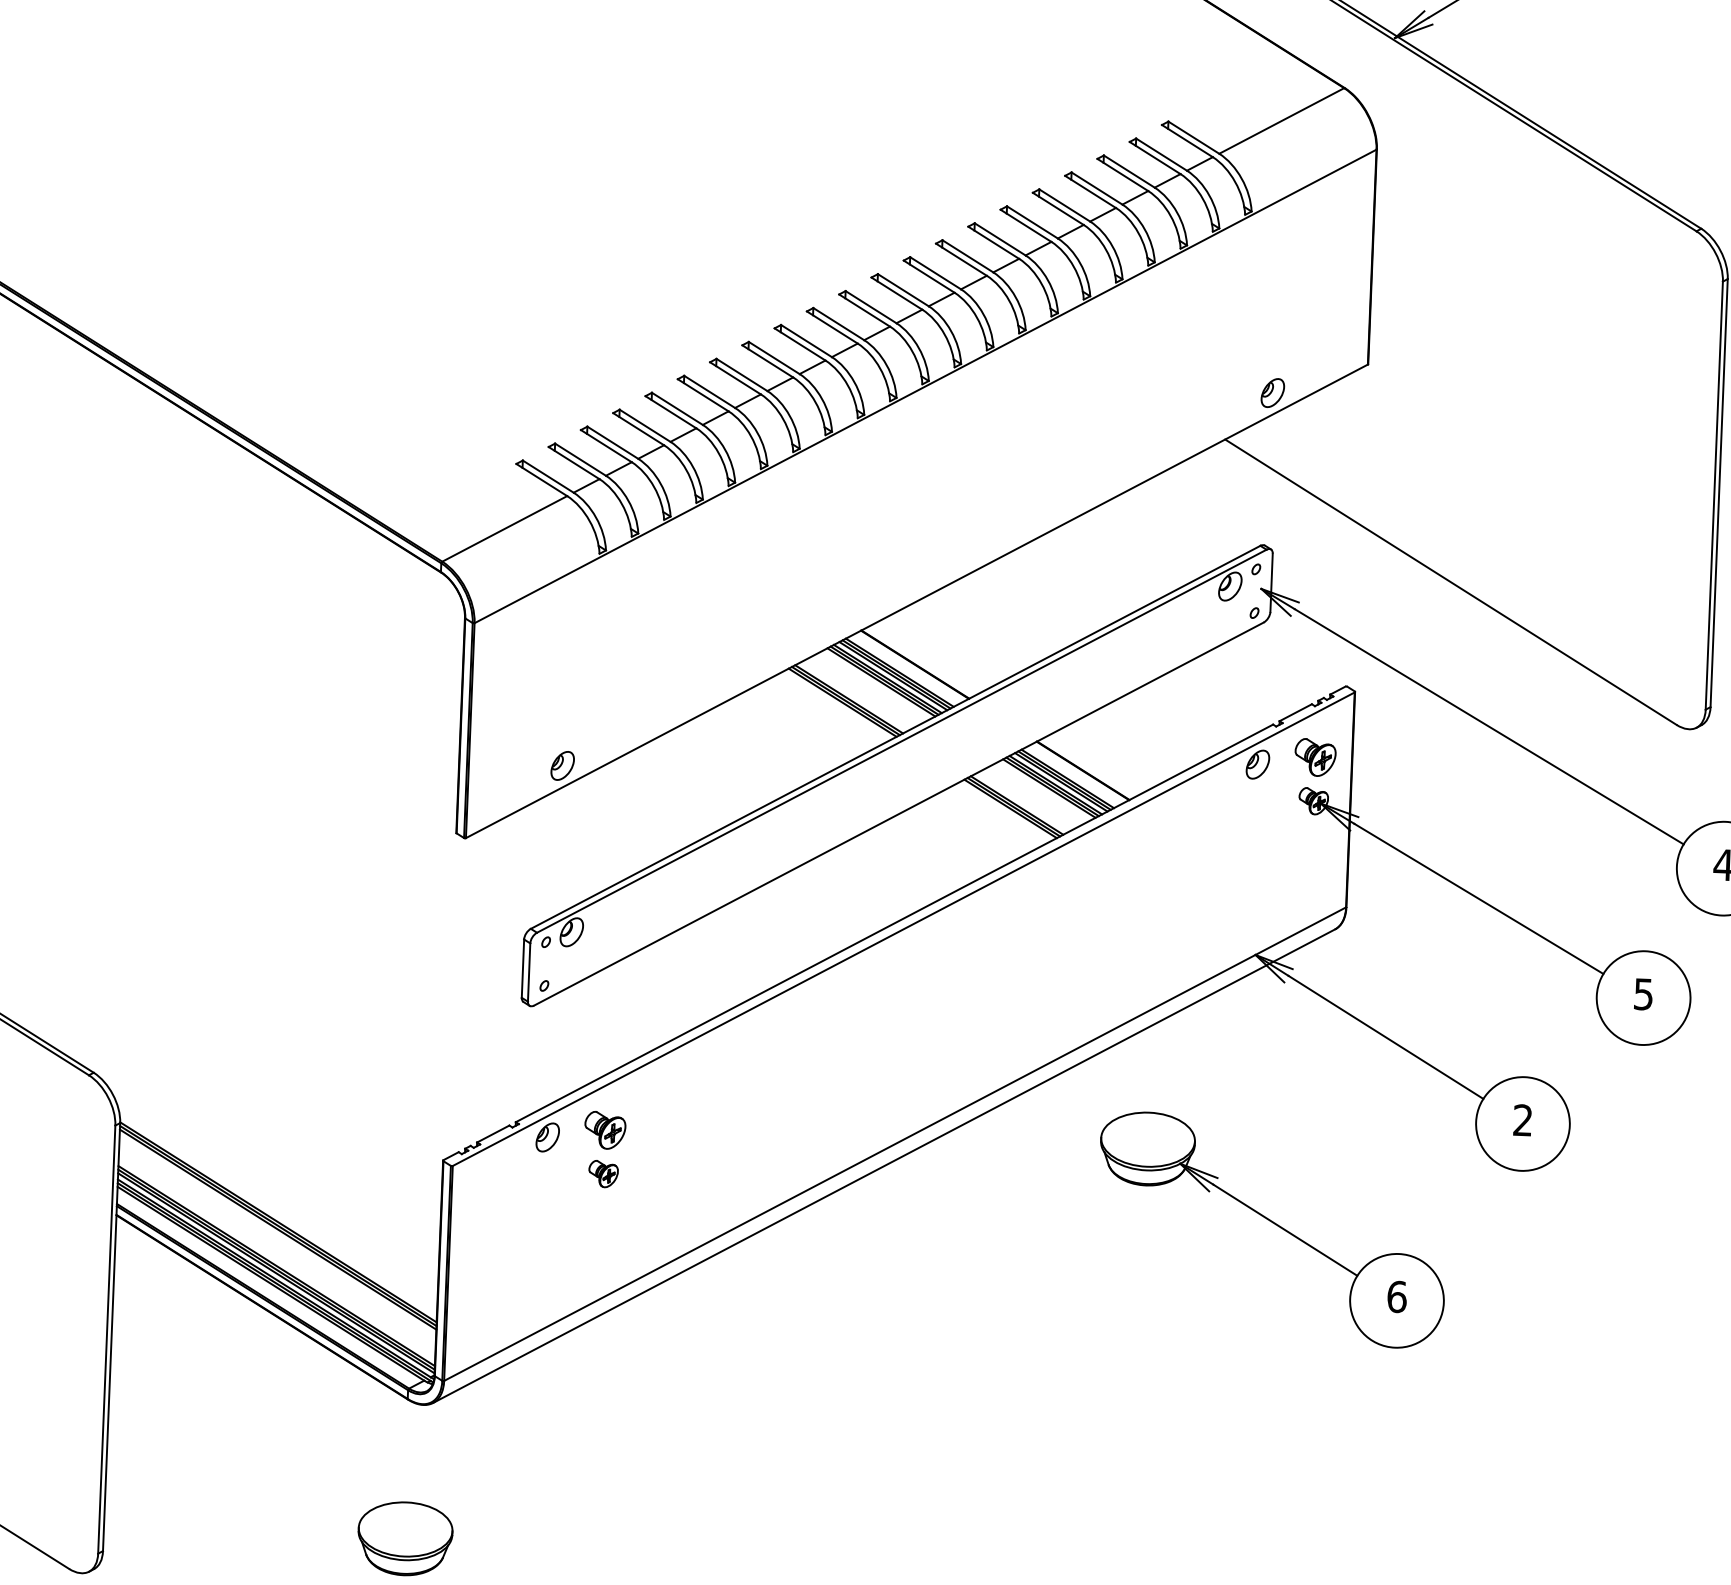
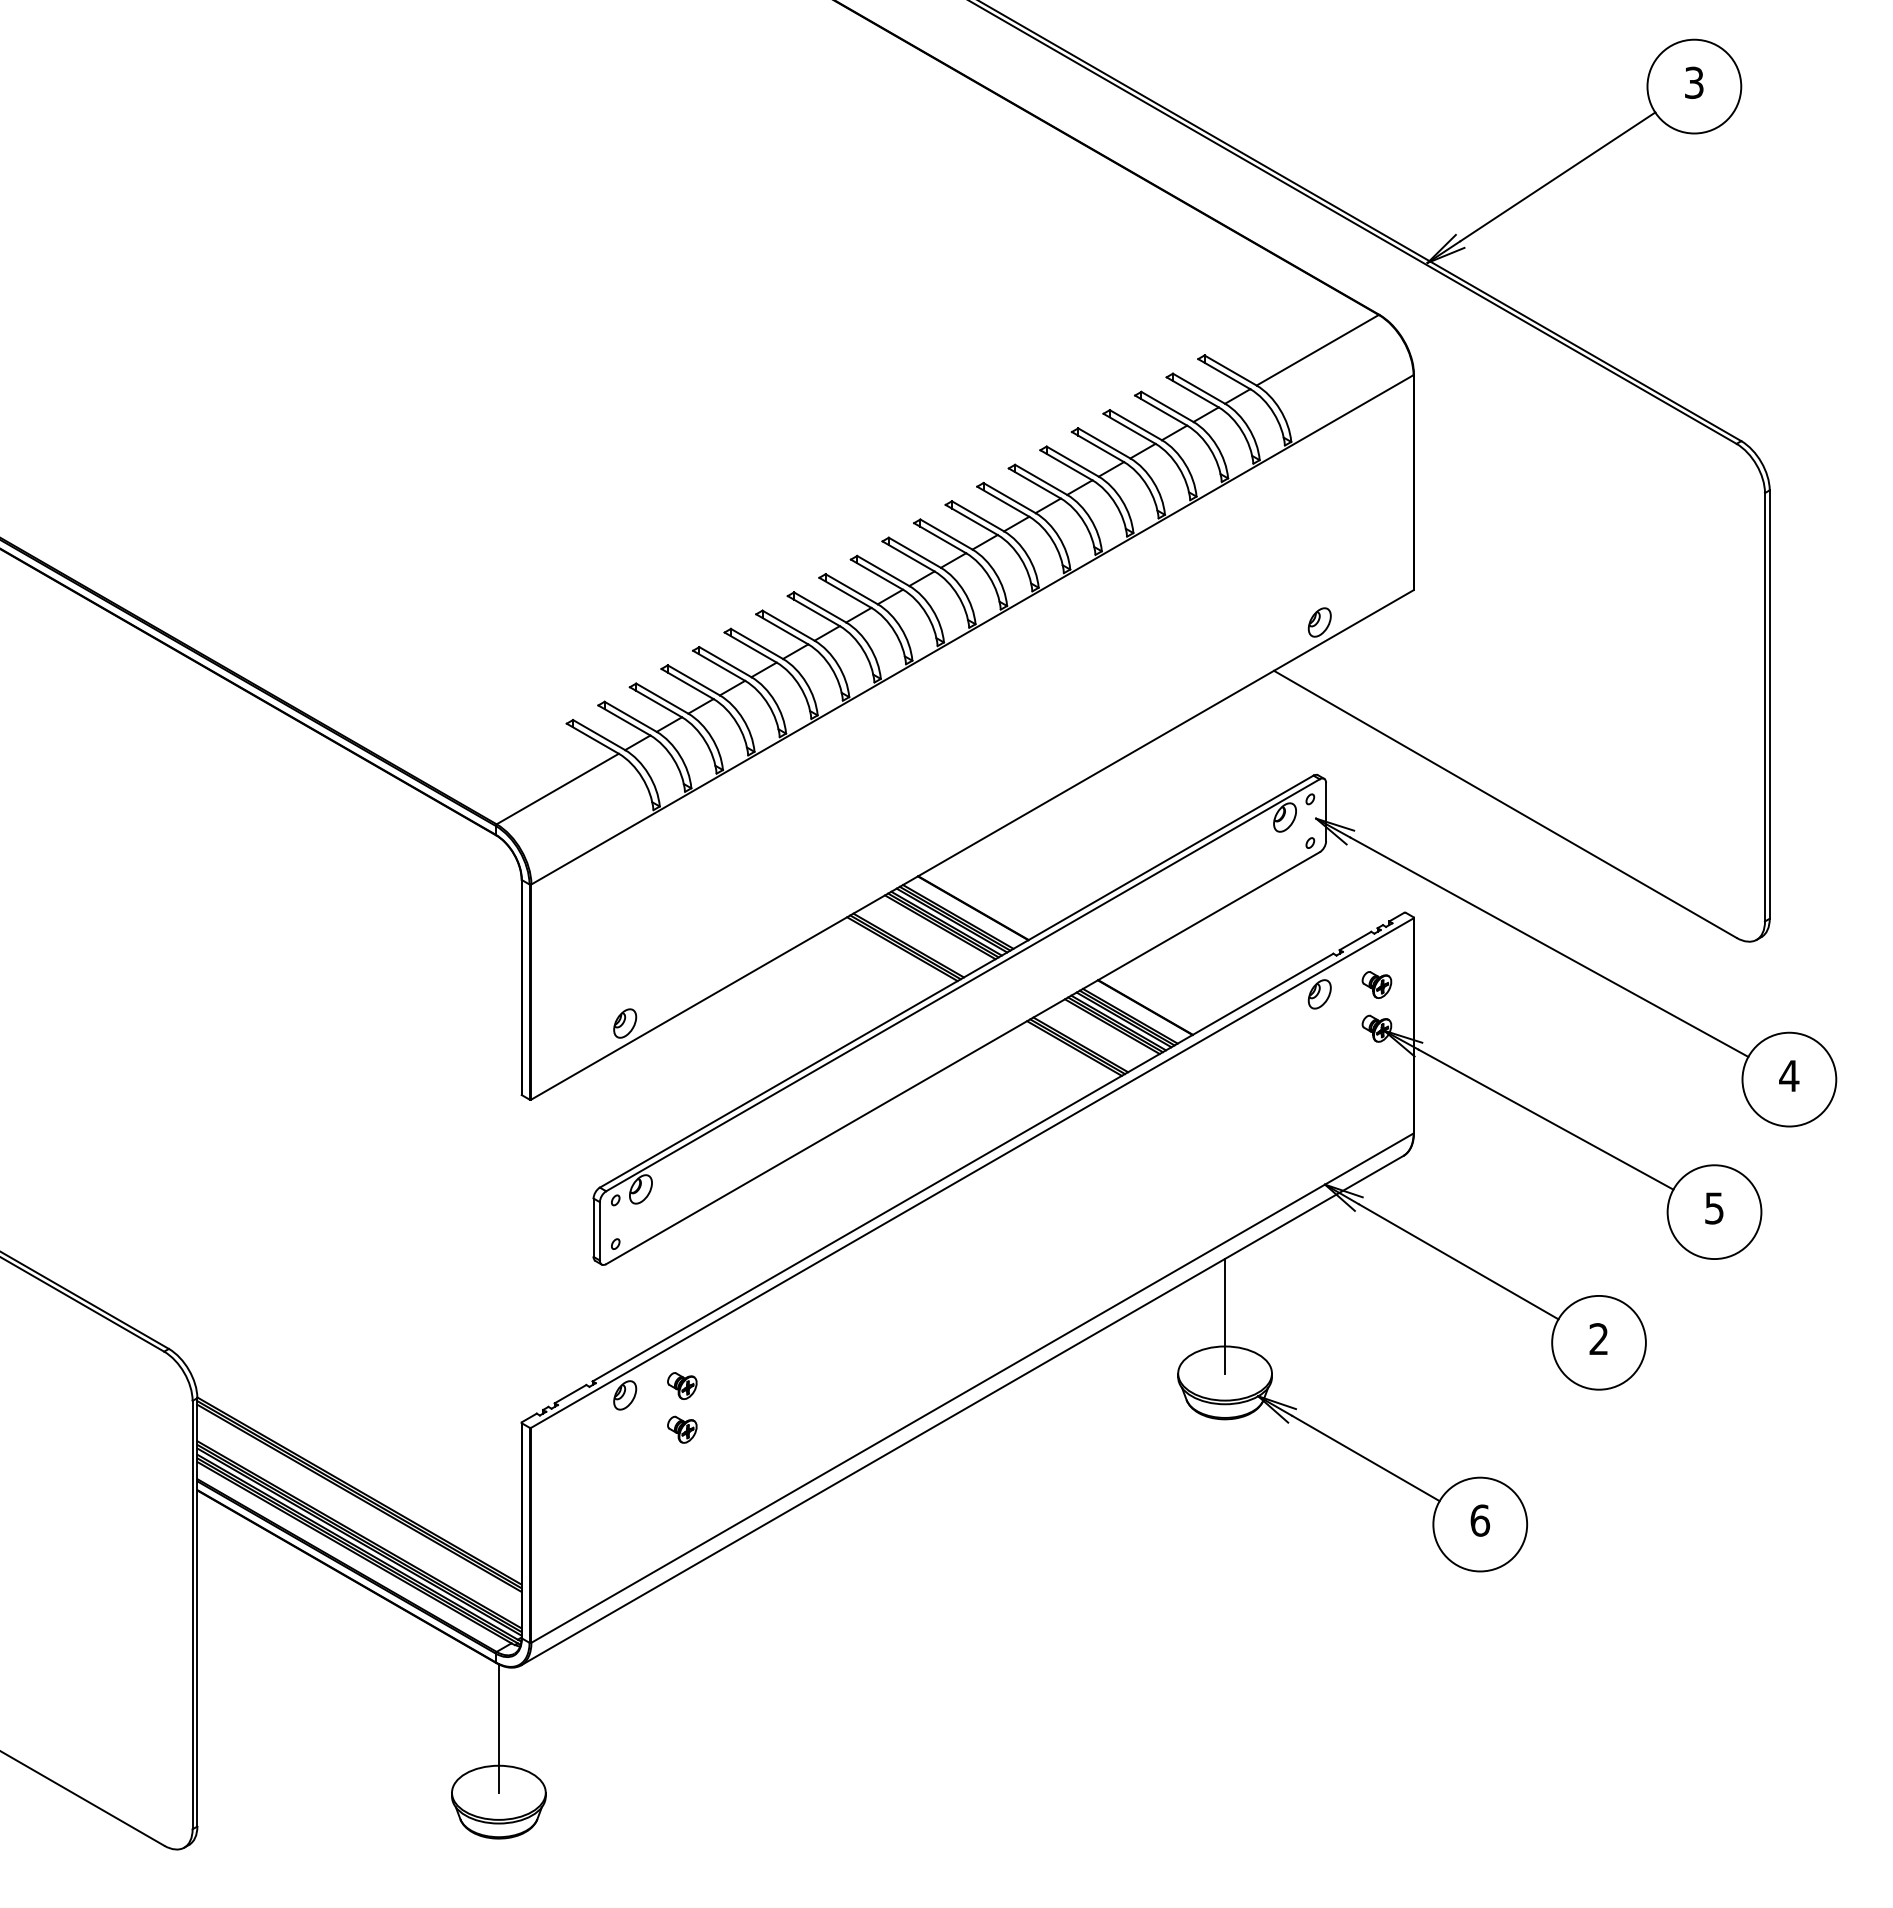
part: (1314, 757) -> (1376, 984), size x0.71
line: (1150, 1081) -> (1225, 1315), added
part: (605, 1129) -> (682, 1385), size x0.71
line: (407, 1465) -> (498, 1728), added

